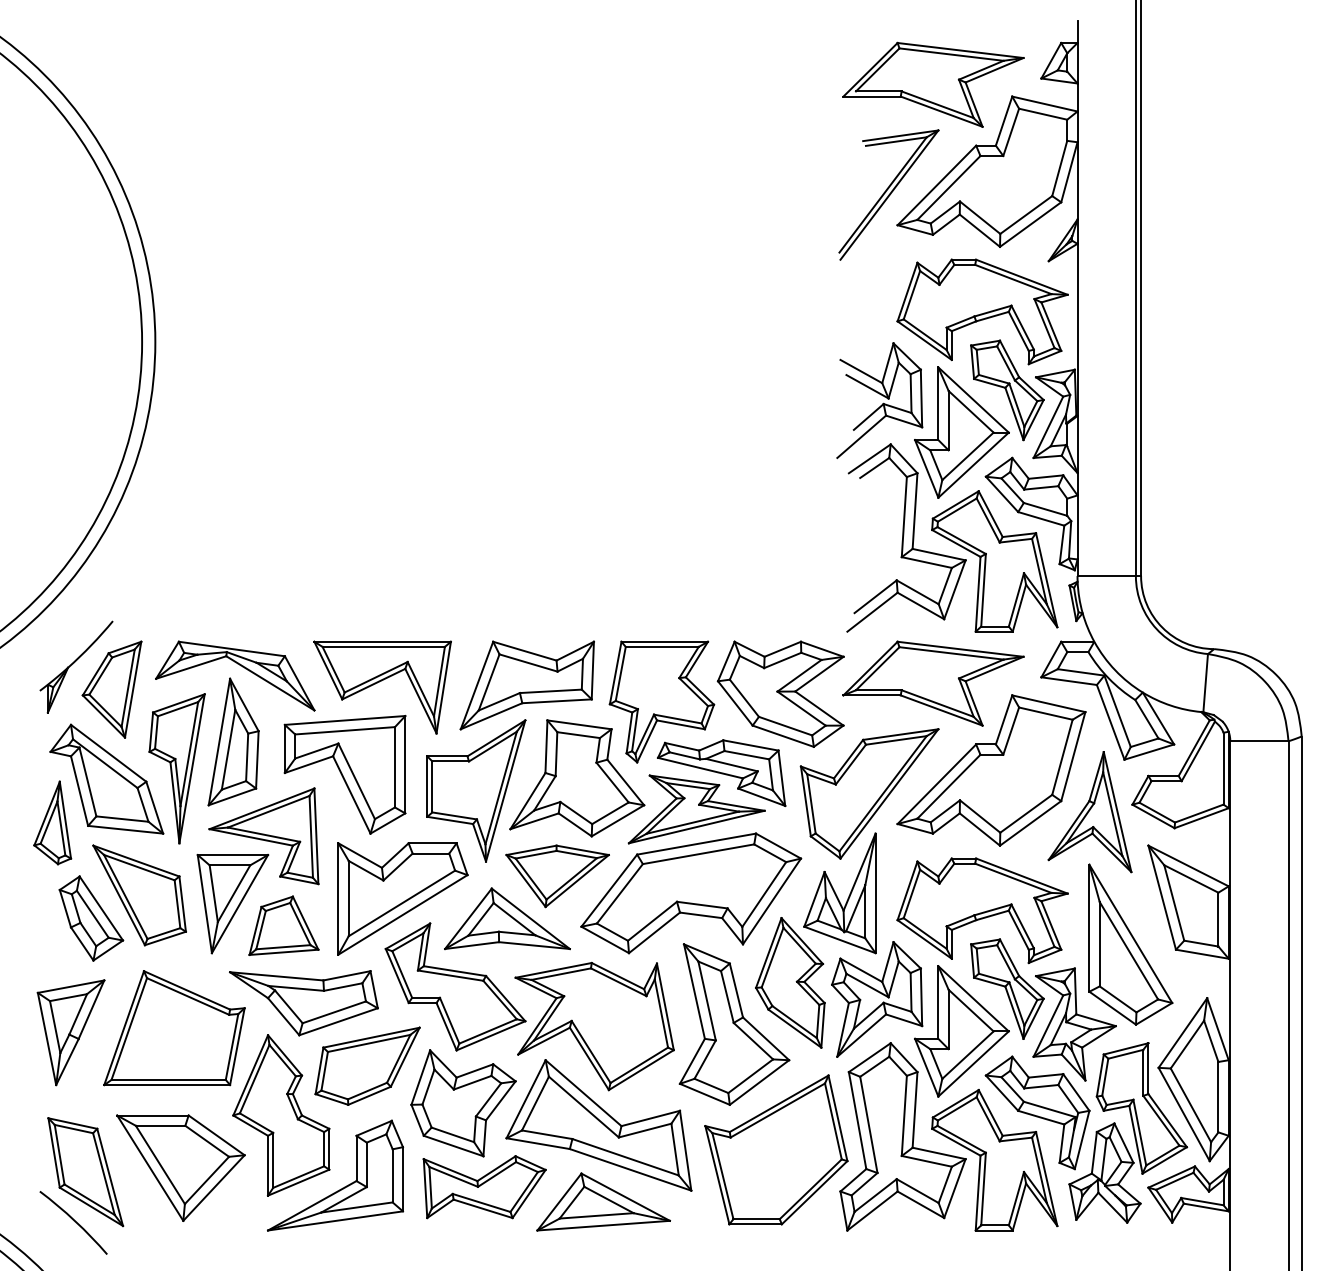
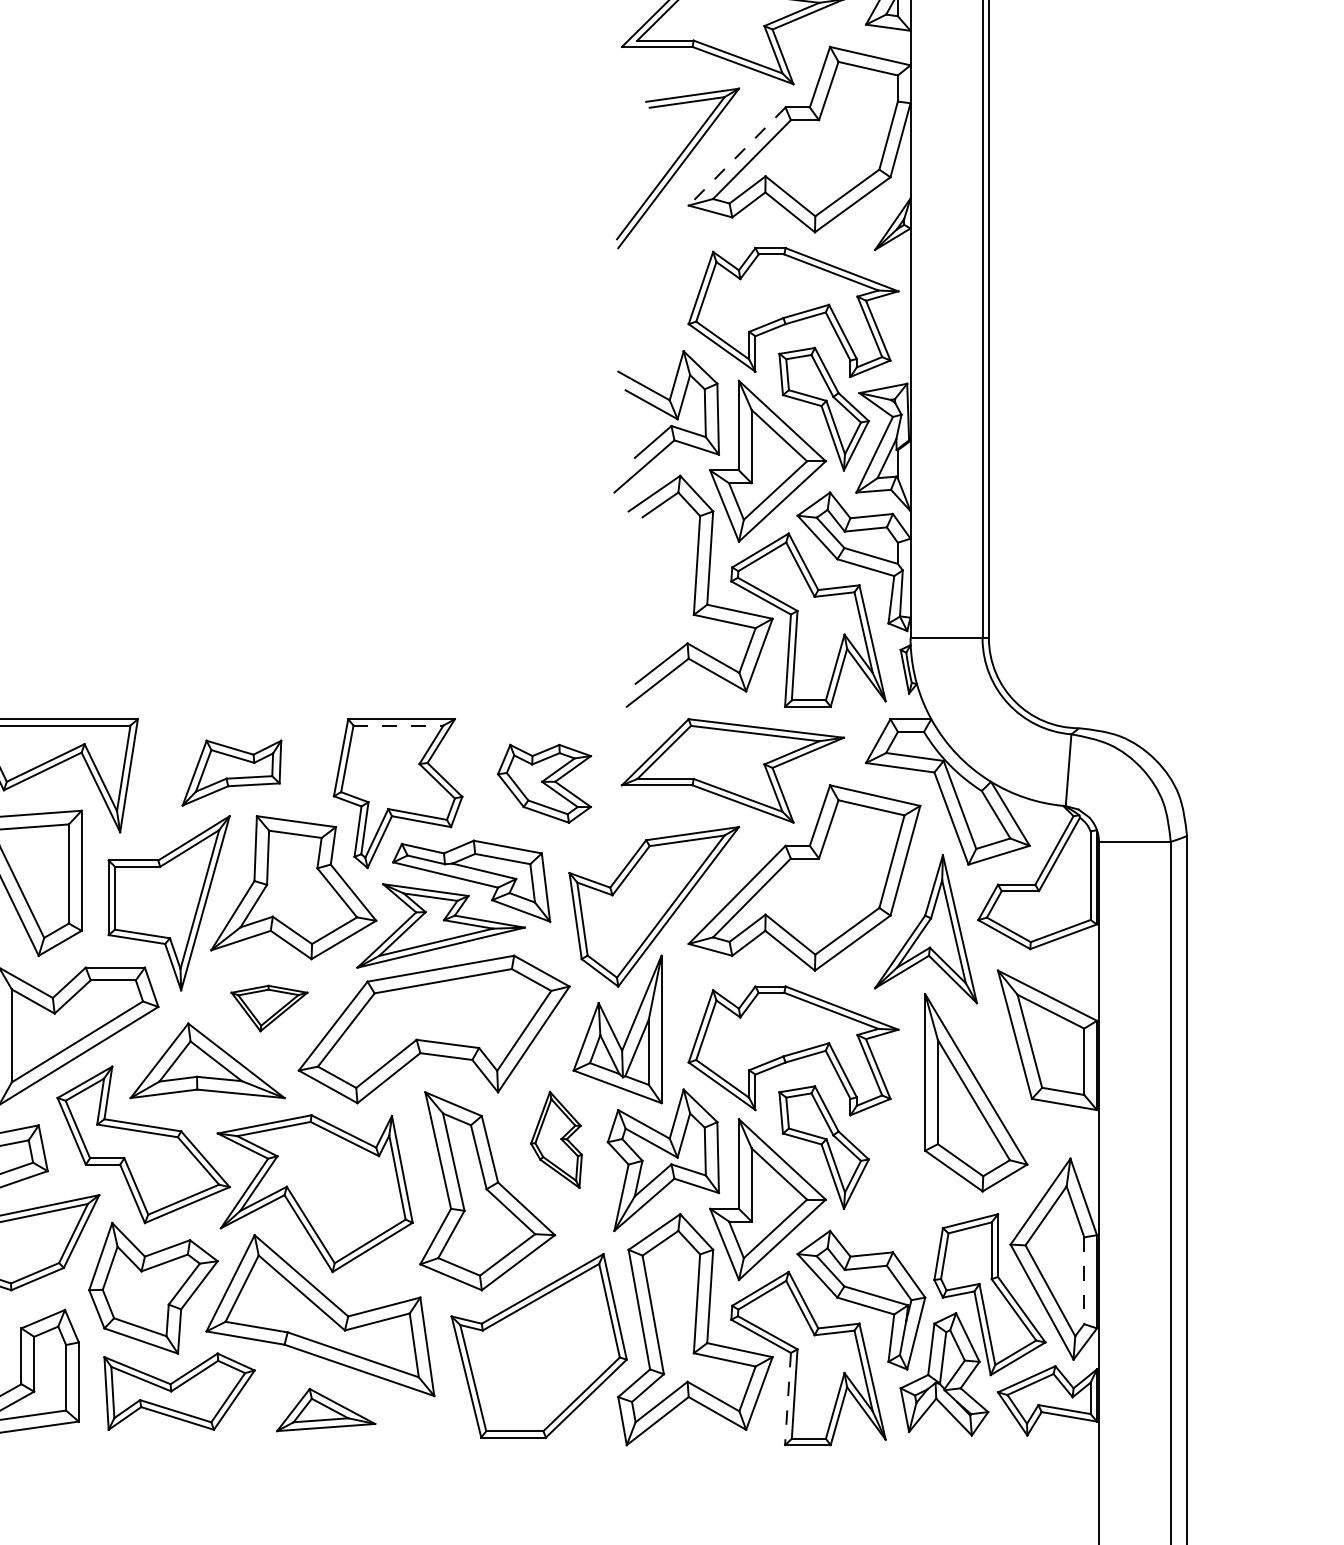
line: (936, 185) -> (736, 156), solid -> dashed
line: (662, 646) -> (398, 725), solid -> dashed
part: (526, 685) -> (231, 773), size x0.6
part: (780, 693) -> (544, 782), size x0.6
part: (557, 876) -> (269, 1008), size x0.6
part: (790, 982) -> (556, 1139), size x0.6
part: (1074, 1024) -> (906, 1191), removed
line: (1218, 1097) -> (1084, 1281), solid -> dashed
line: (978, 1193) -> (788, 1399), solid -> dashed
part: (603, 1201) -> (326, 1409), size x0.6

